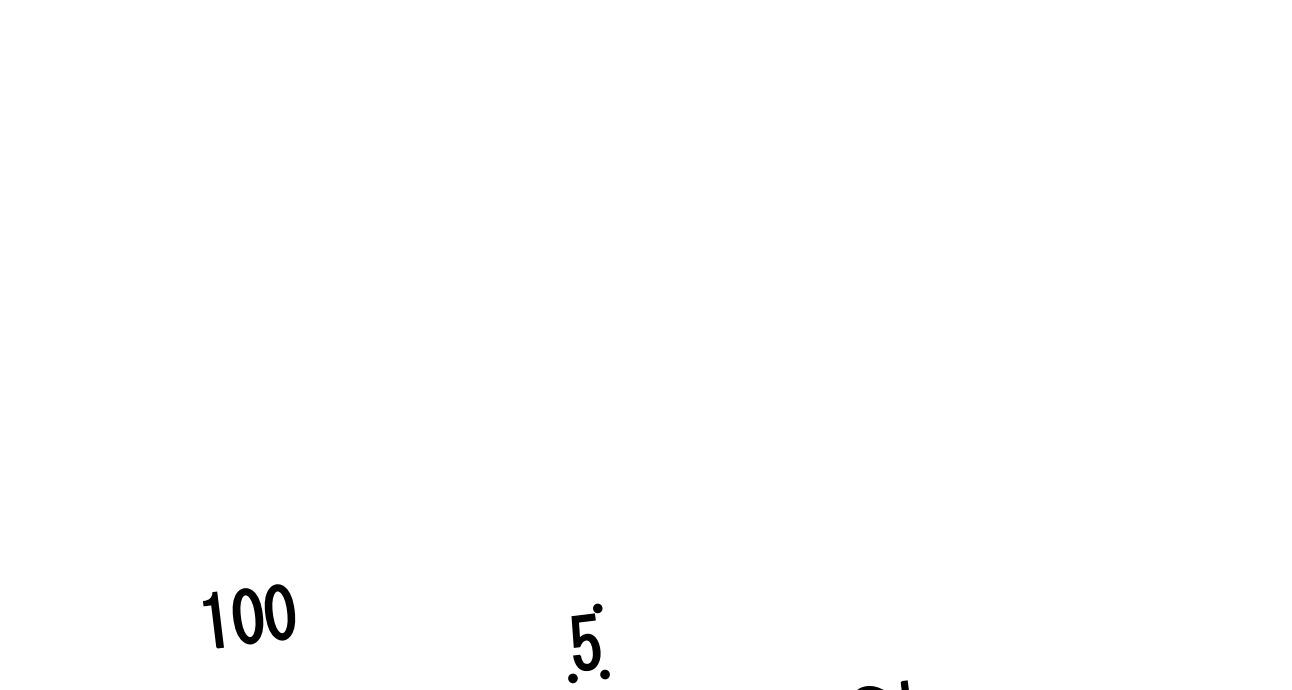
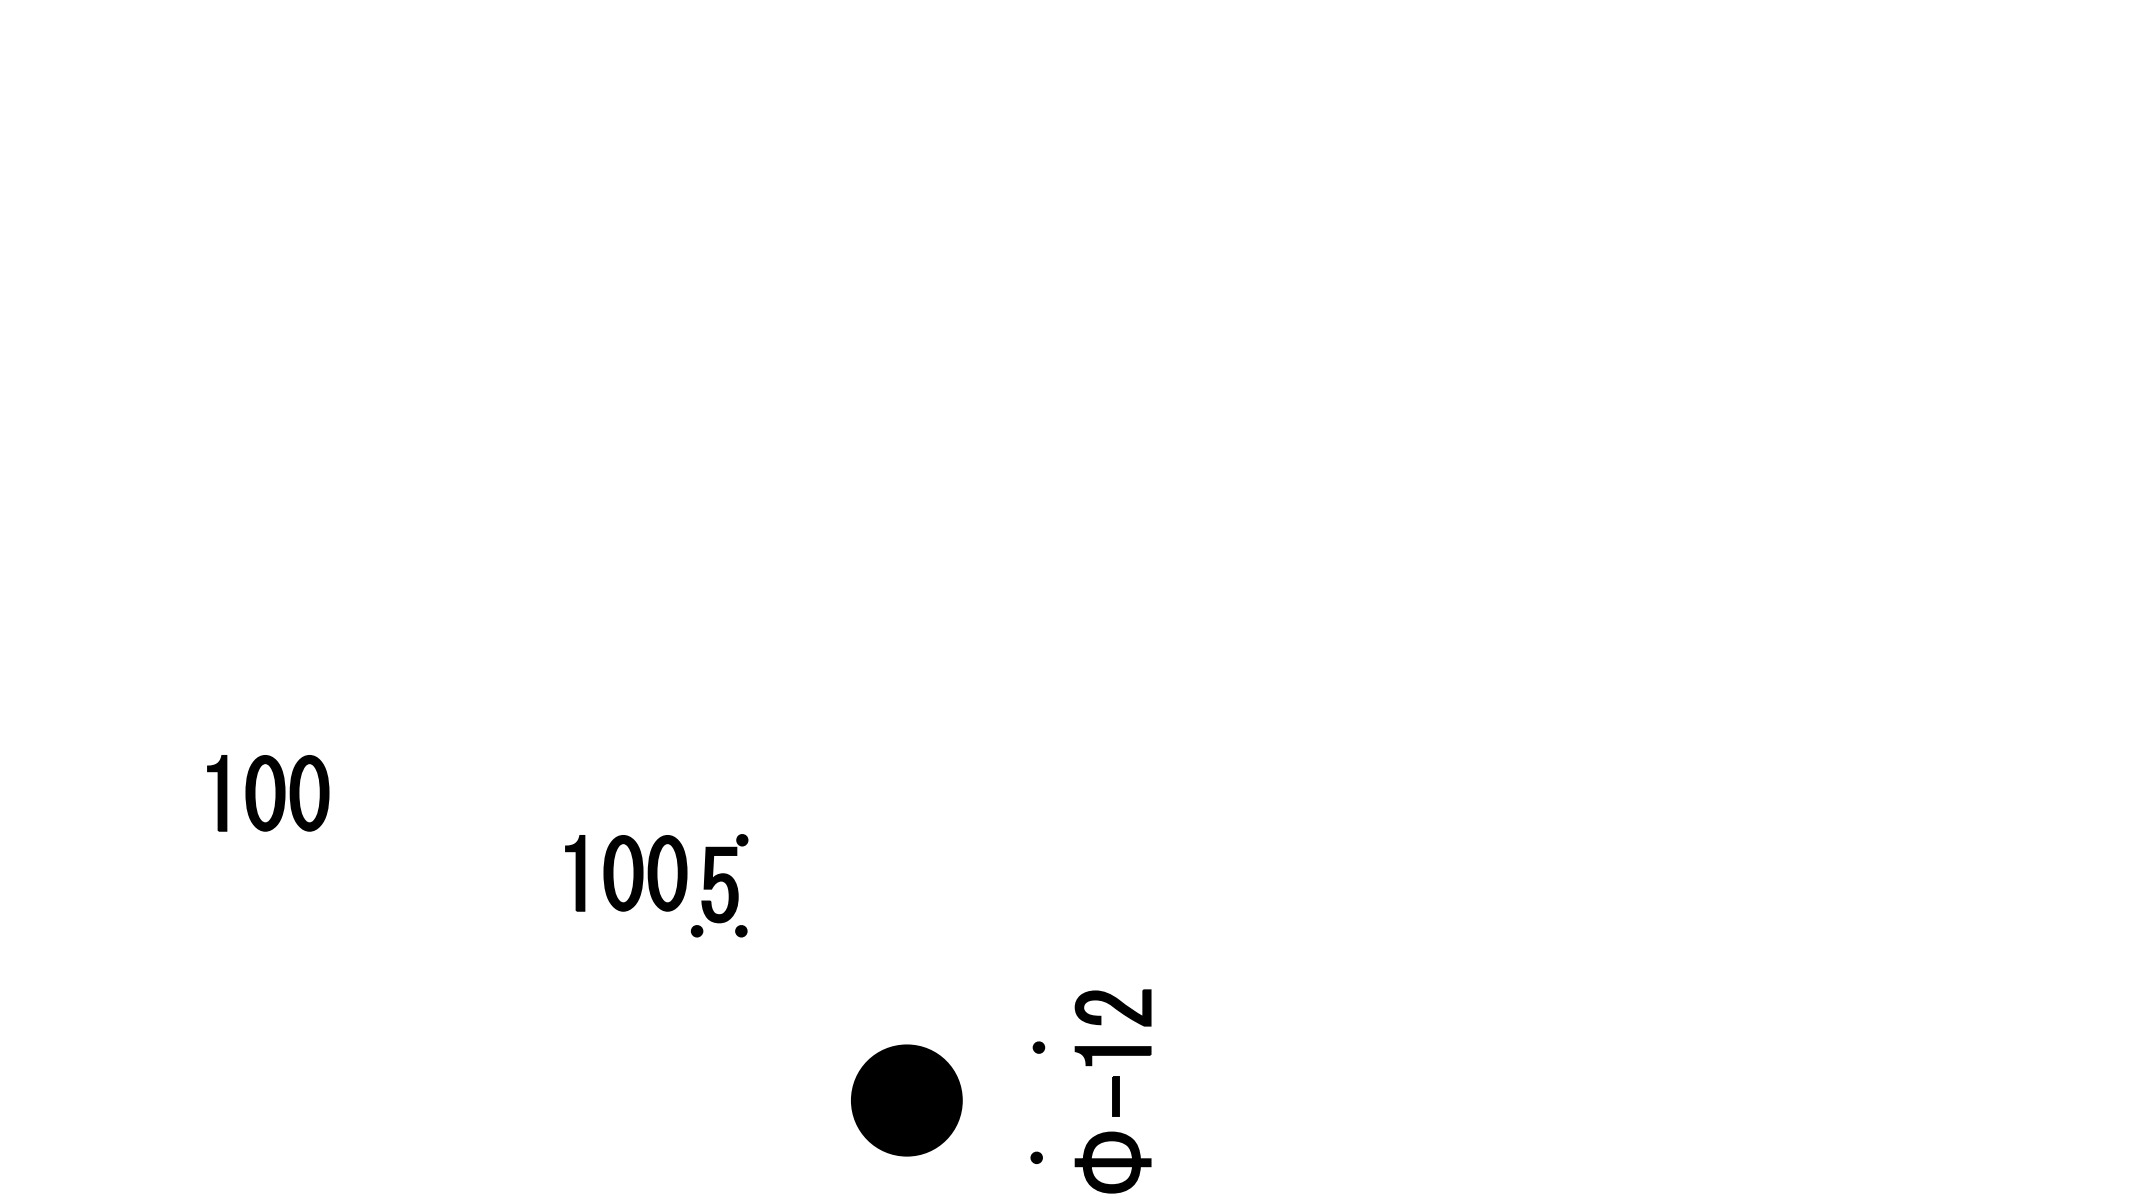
part: (516, 642) -> (626, 873), added

